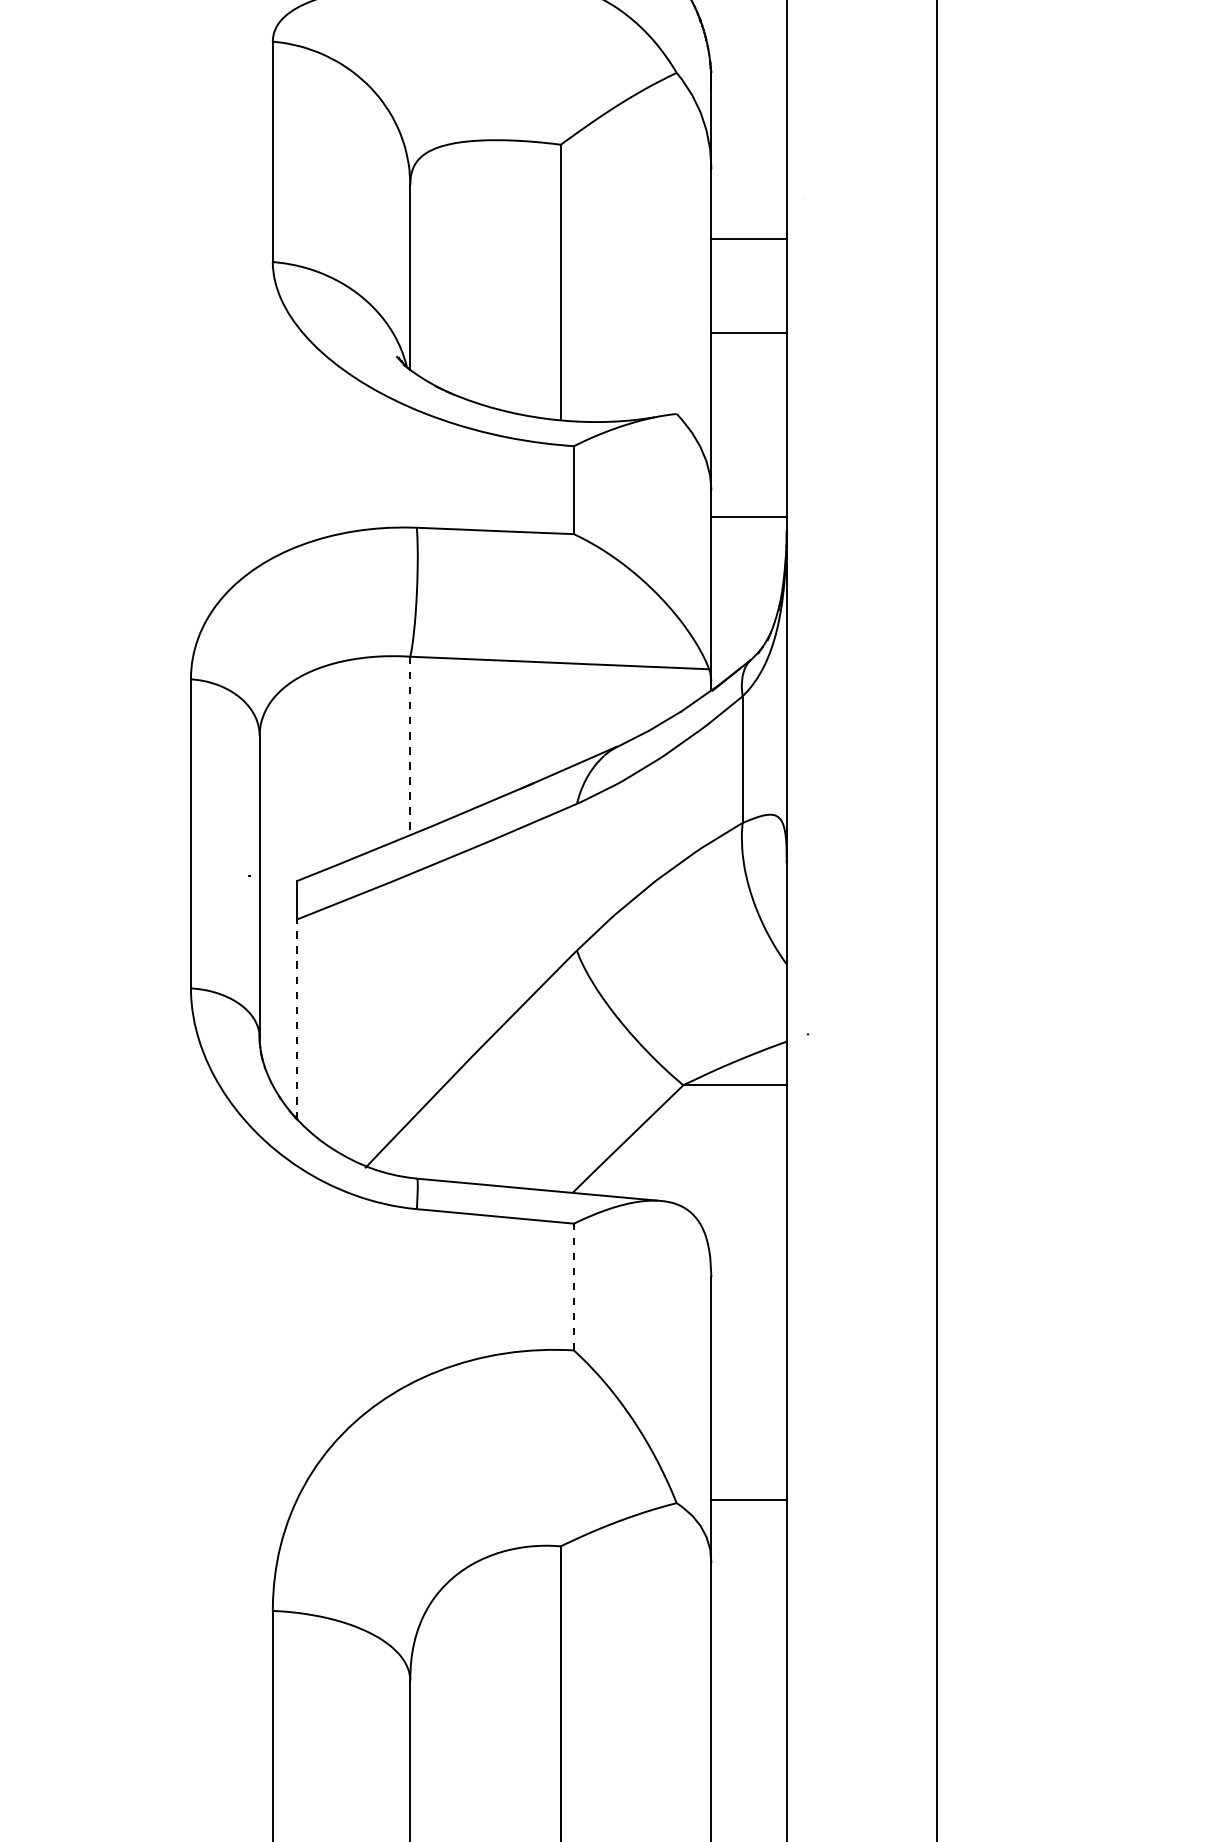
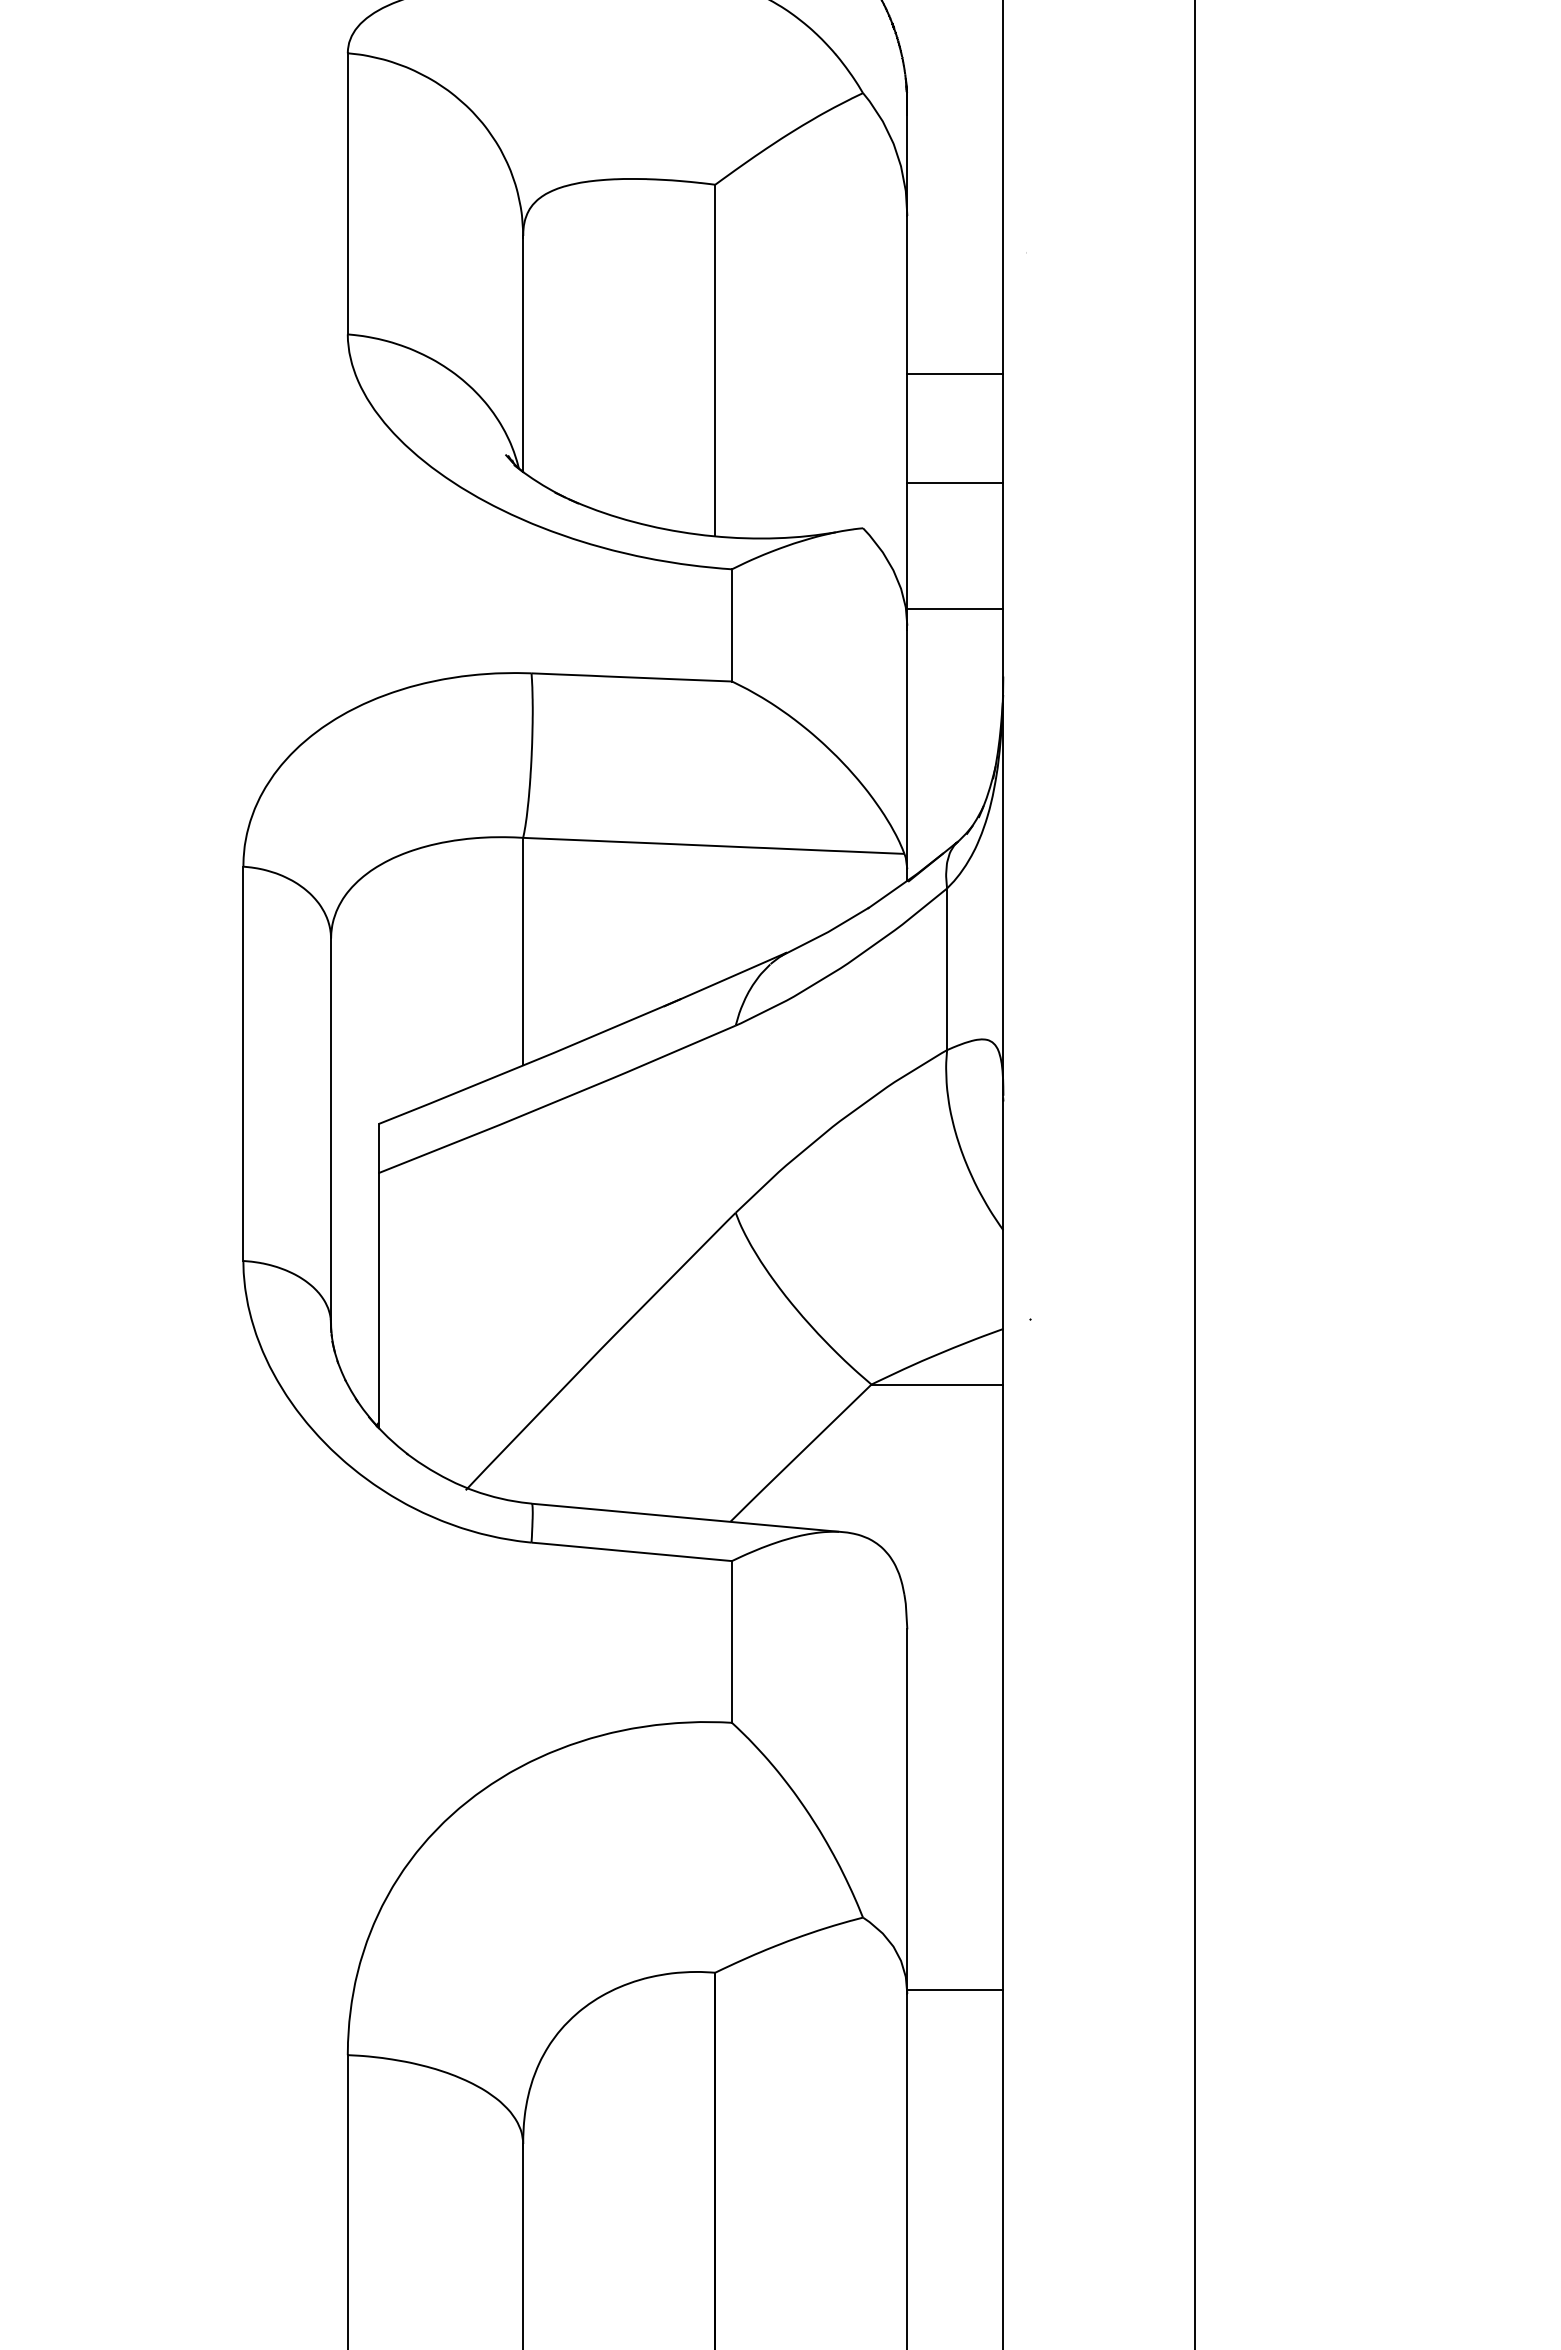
line: (749, 238) -> (955, 373), moved
line: (749, 333) -> (955, 483), moved
line: (749, 516) -> (955, 609), moved
line: (410, 745) -> (523, 951), dashed -> solid
line: (297, 1019) -> (379, 1300), dashed -> solid
line: (573, 1286) -> (731, 1641), dashed -> solid
line: (749, 1500) -> (955, 1990), moved

